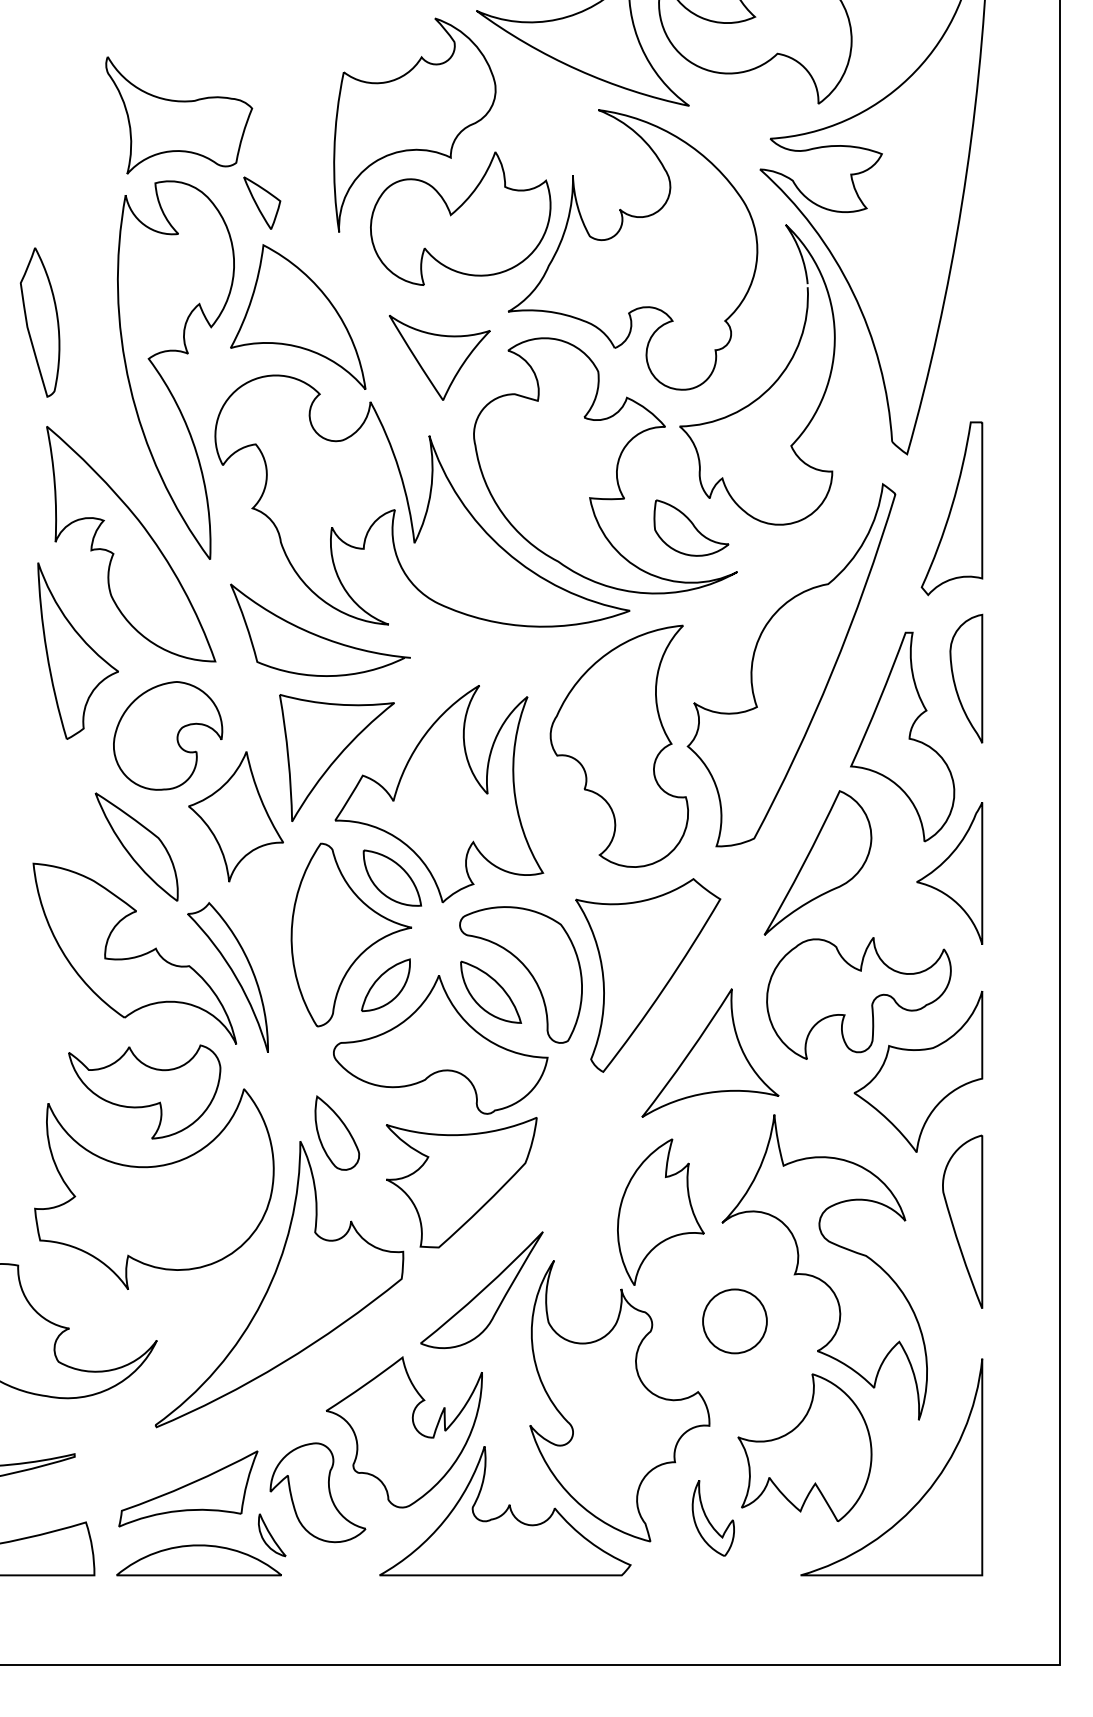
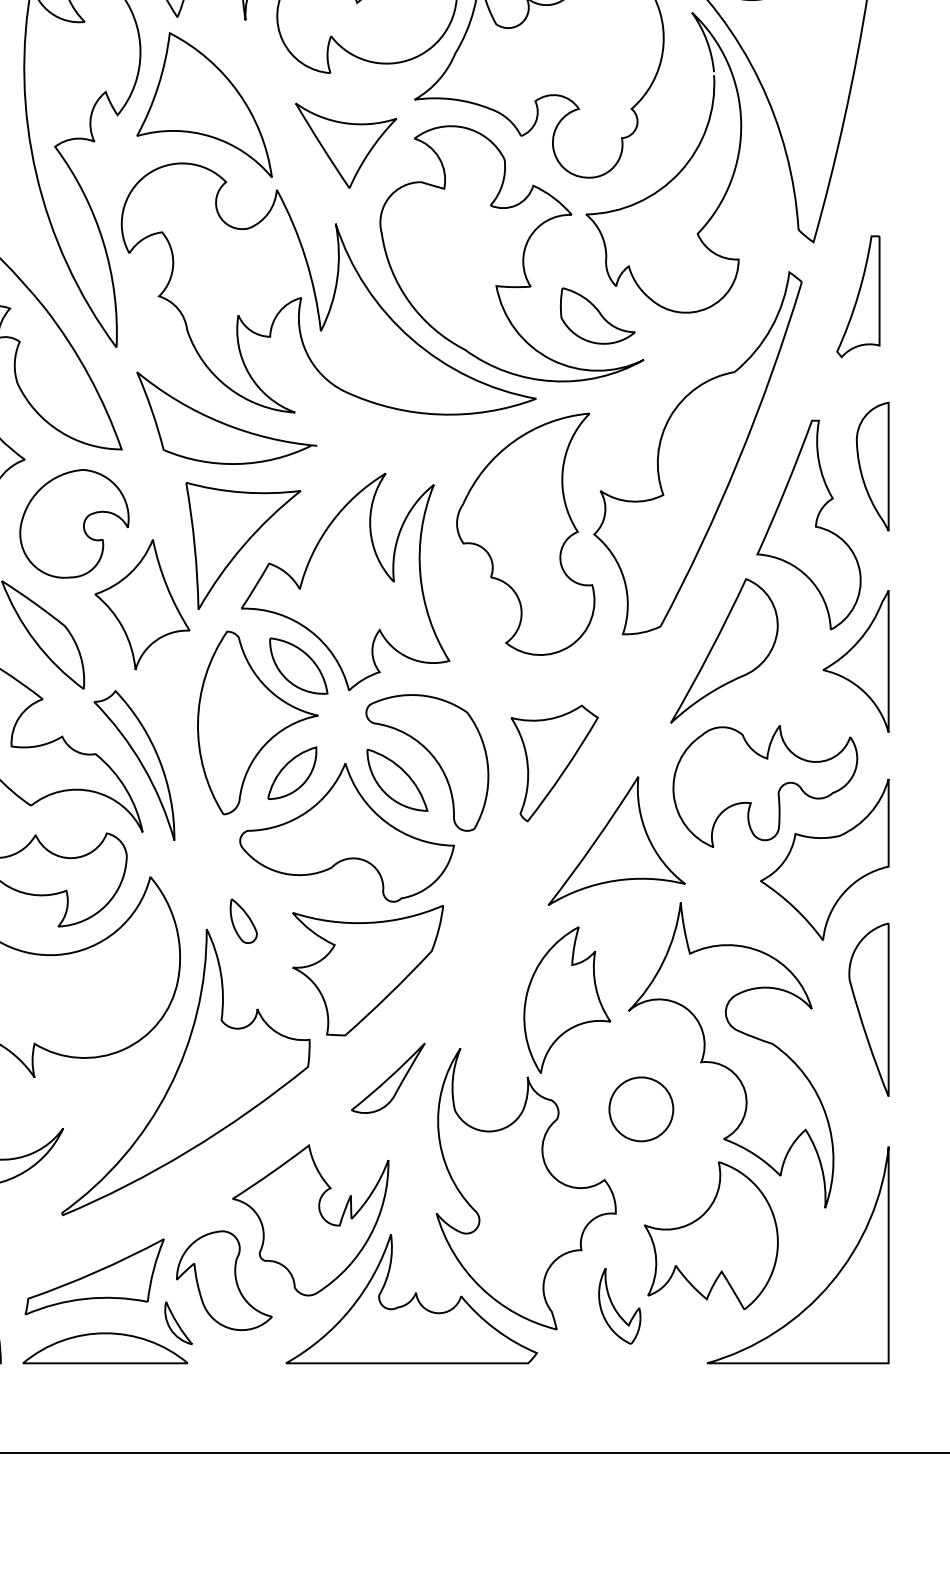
part: (951, 508) -> (857, 296), size x0.7
part: (648, 975) -> (554, 763), size x0.6
part: (337, 1132) -> (243, 920), size x0.6
part: (481, 1290) -> (387, 1078), size x0.6

